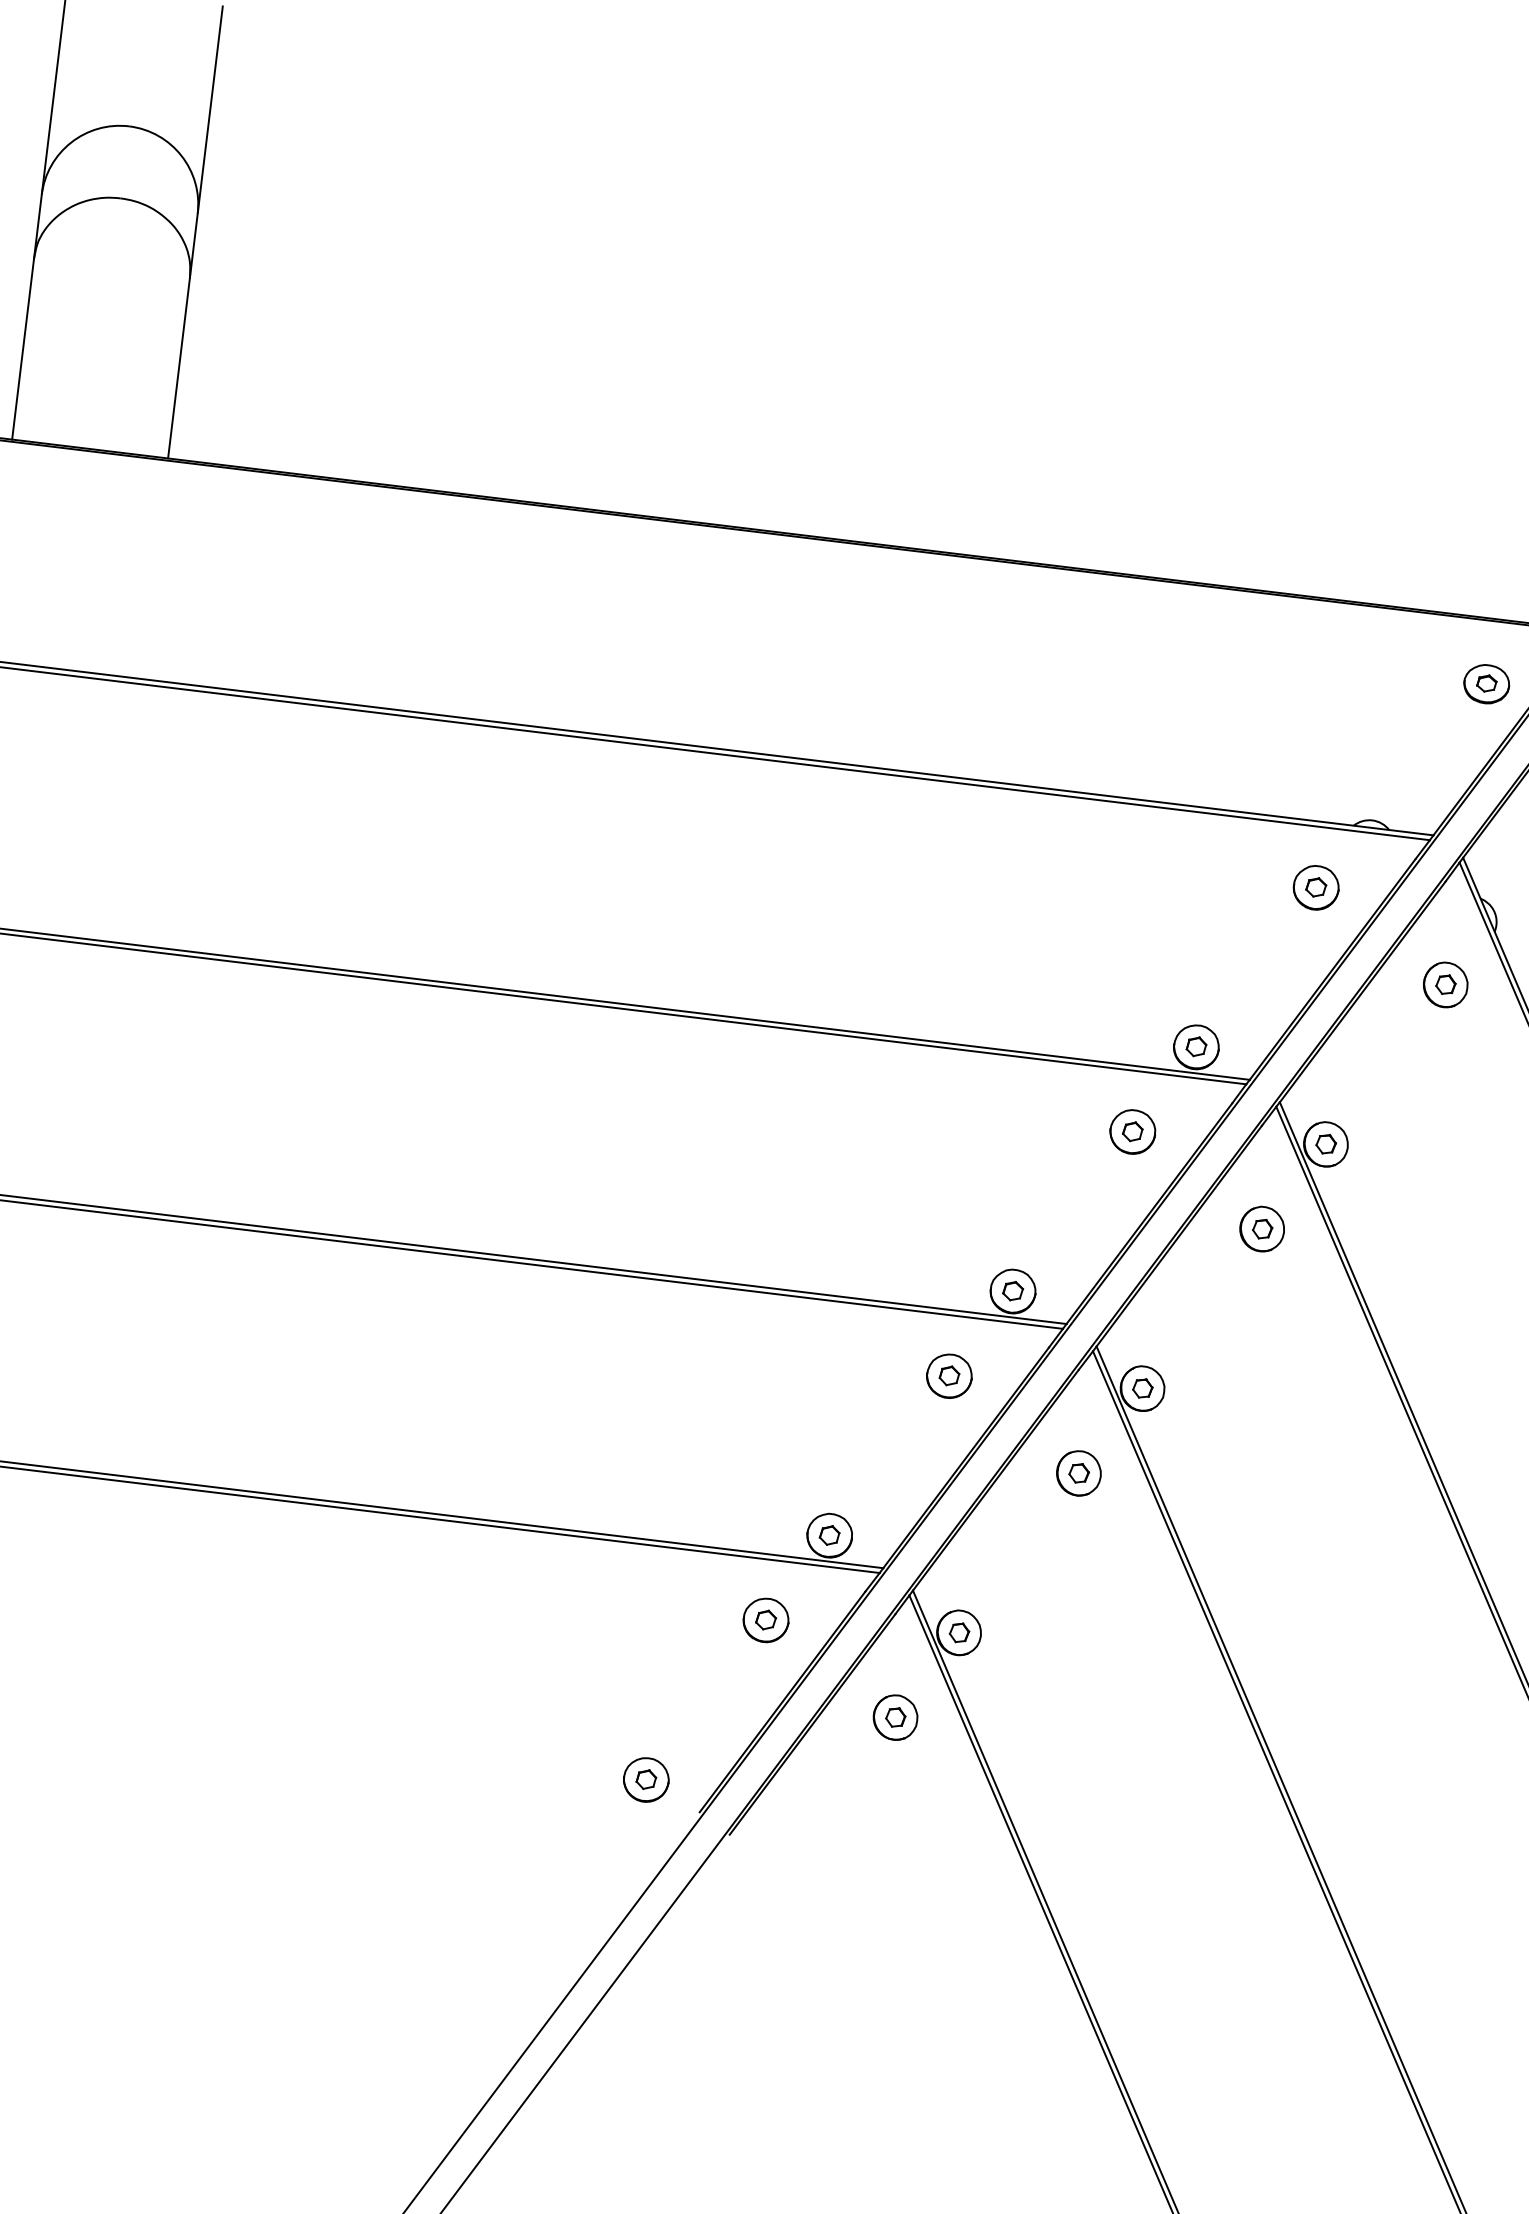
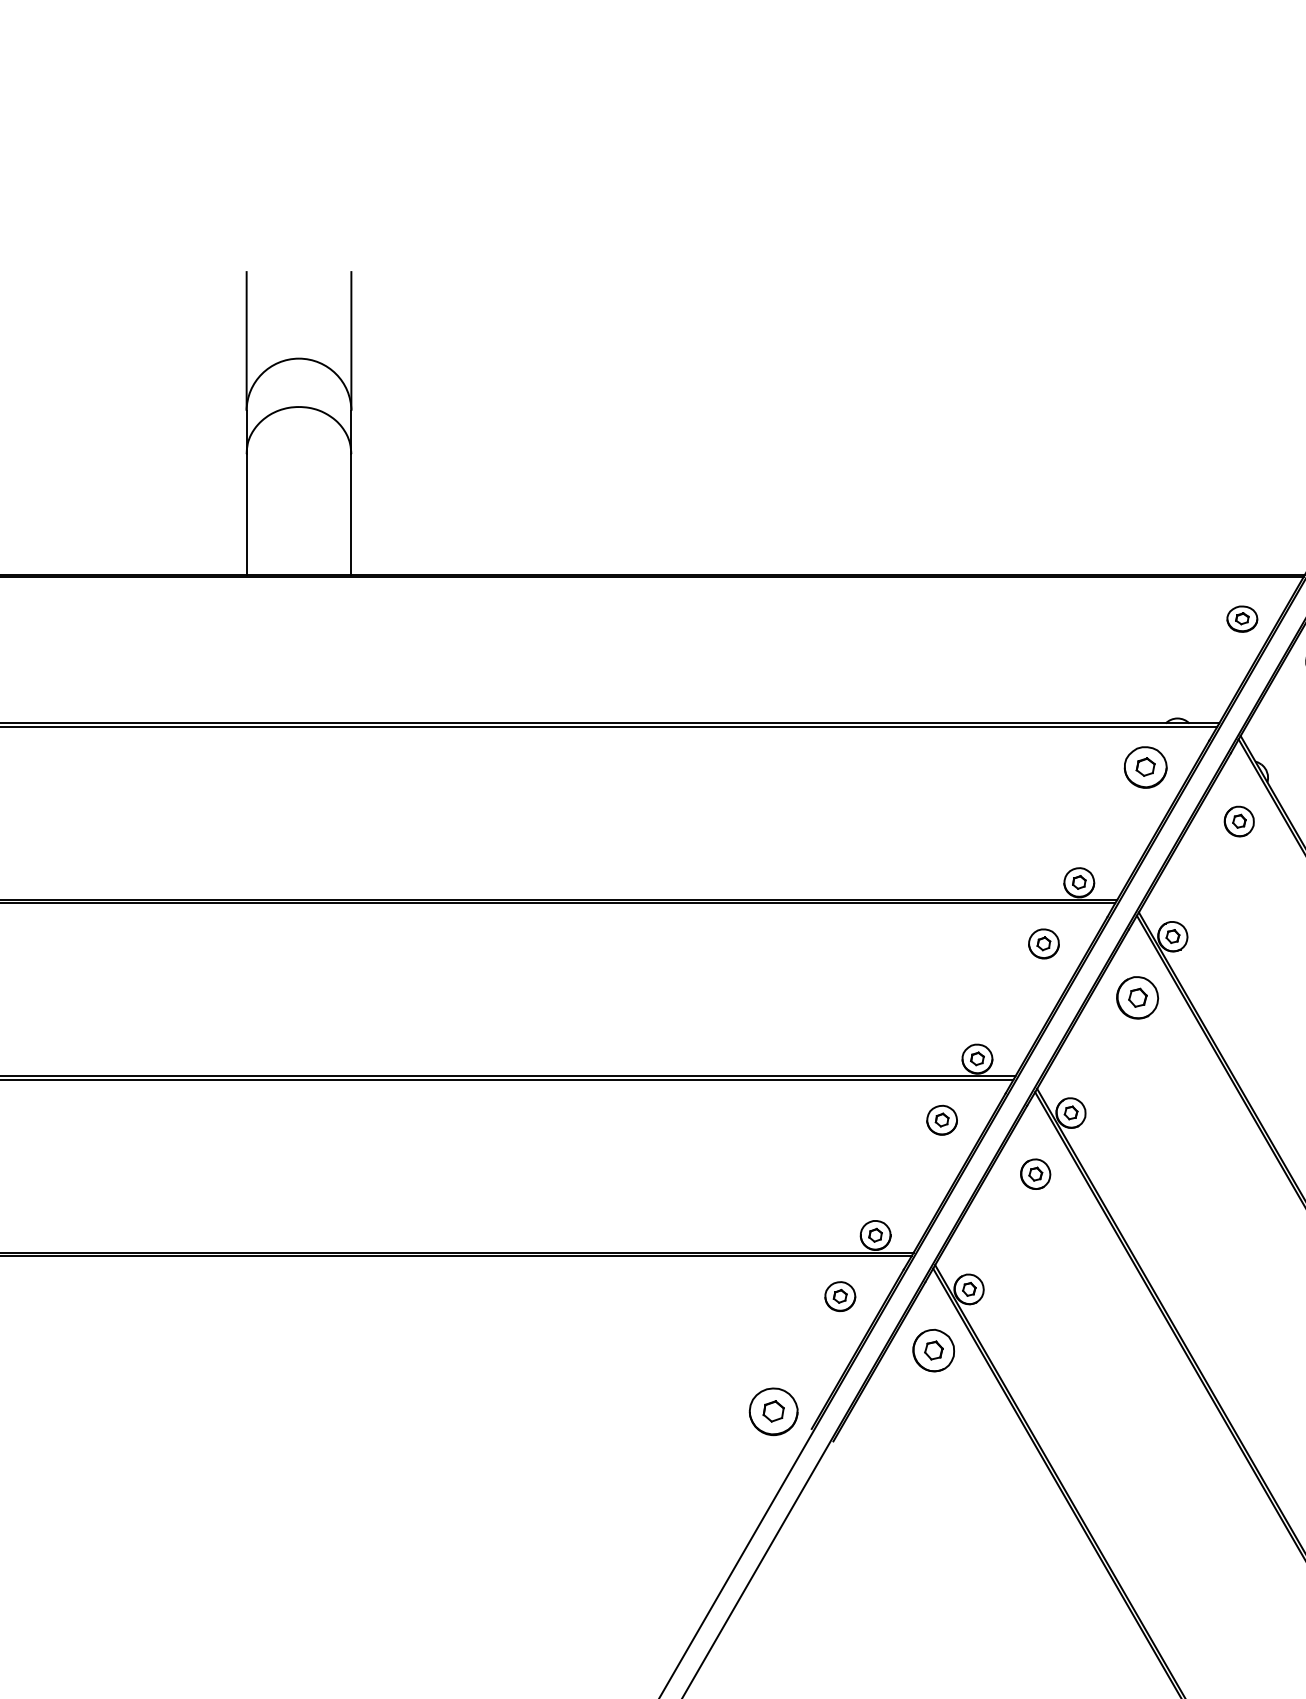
part: (1315, 887) -> (1145, 767), size x1.4
part: (1260, 1228) -> (1136, 997), size x1.4
part: (895, 1717) -> (933, 1350), size x1.4
part: (645, 1779) -> (773, 1411), size x1.6

